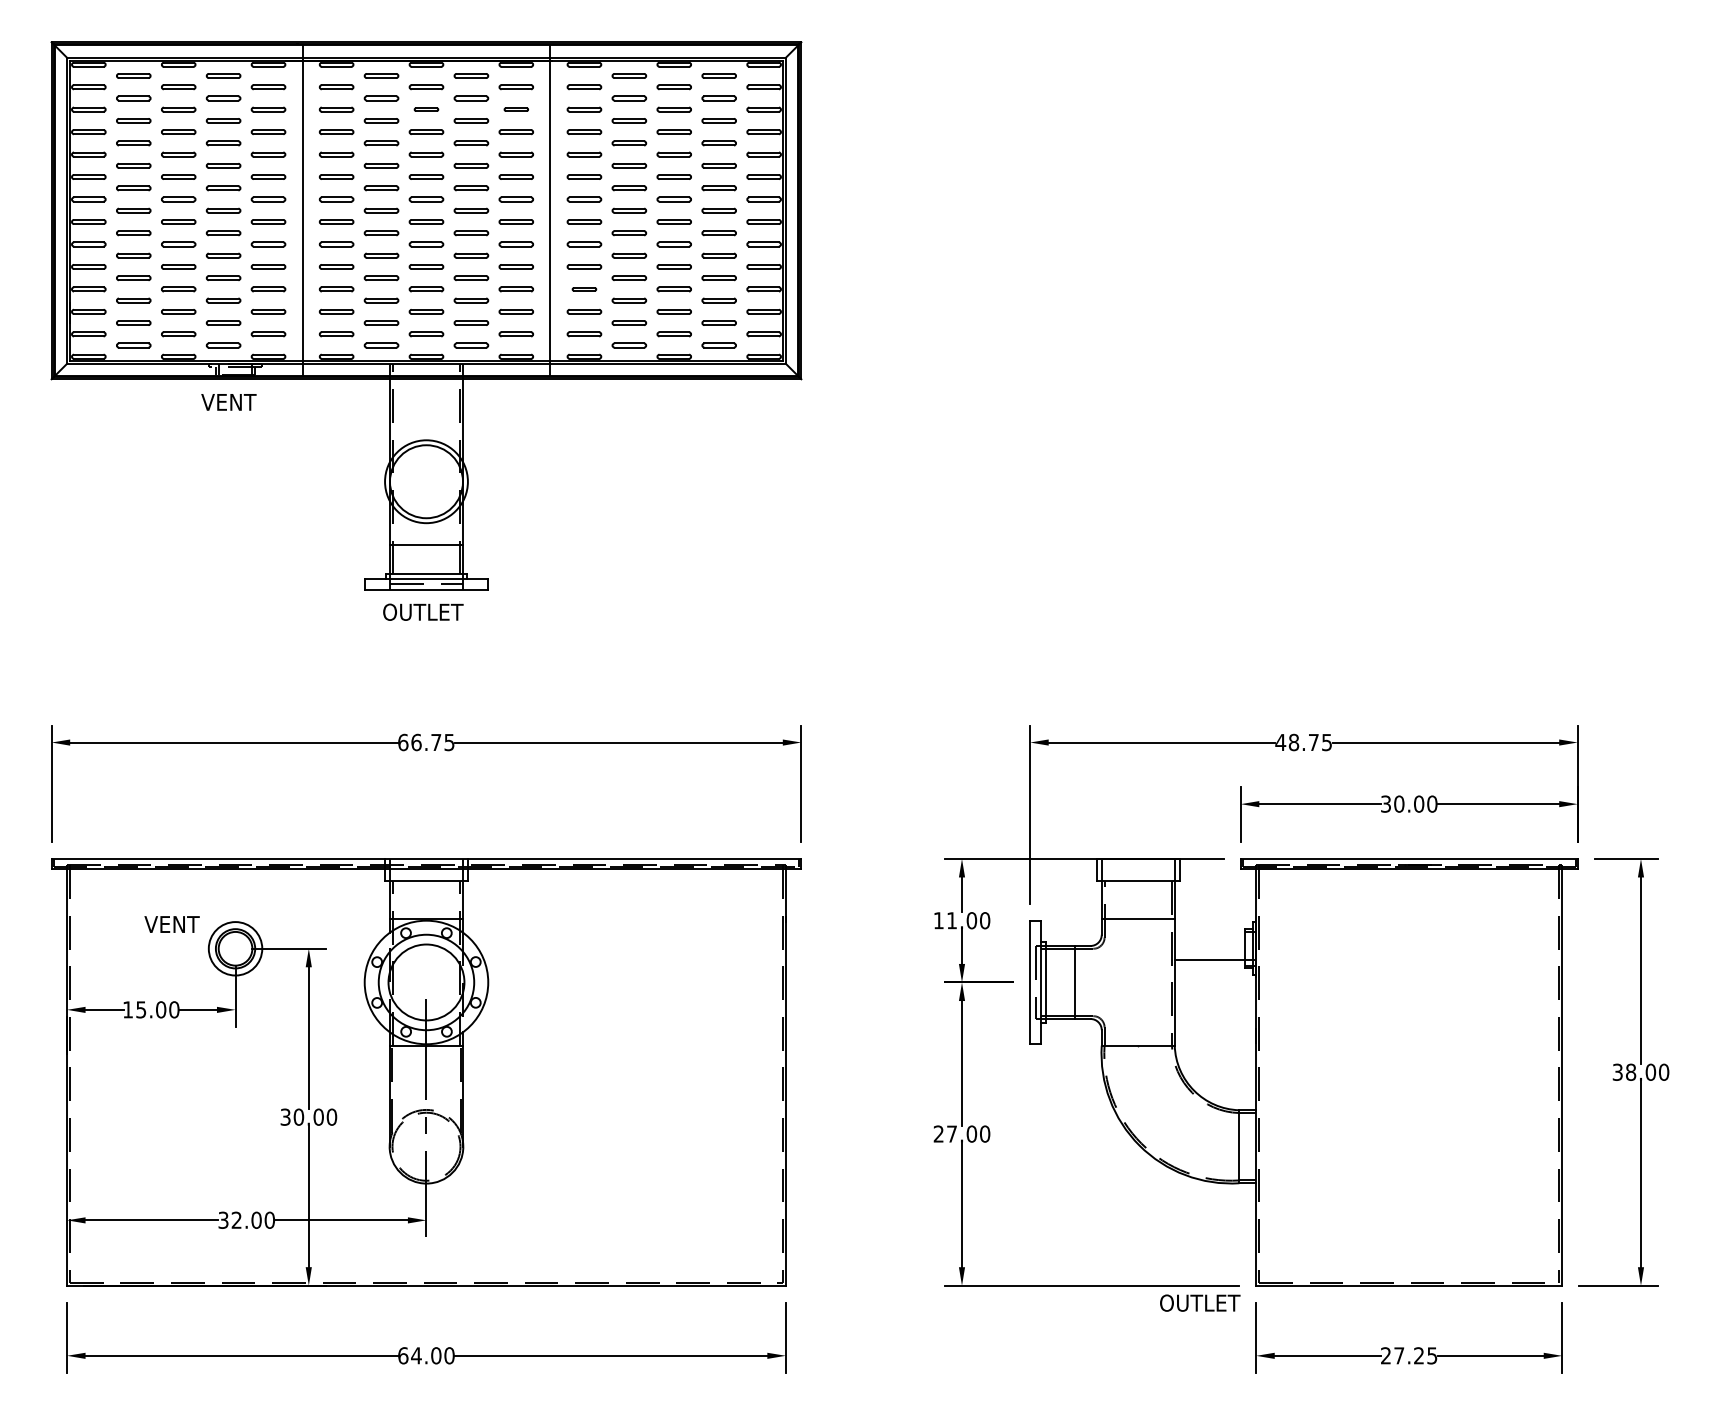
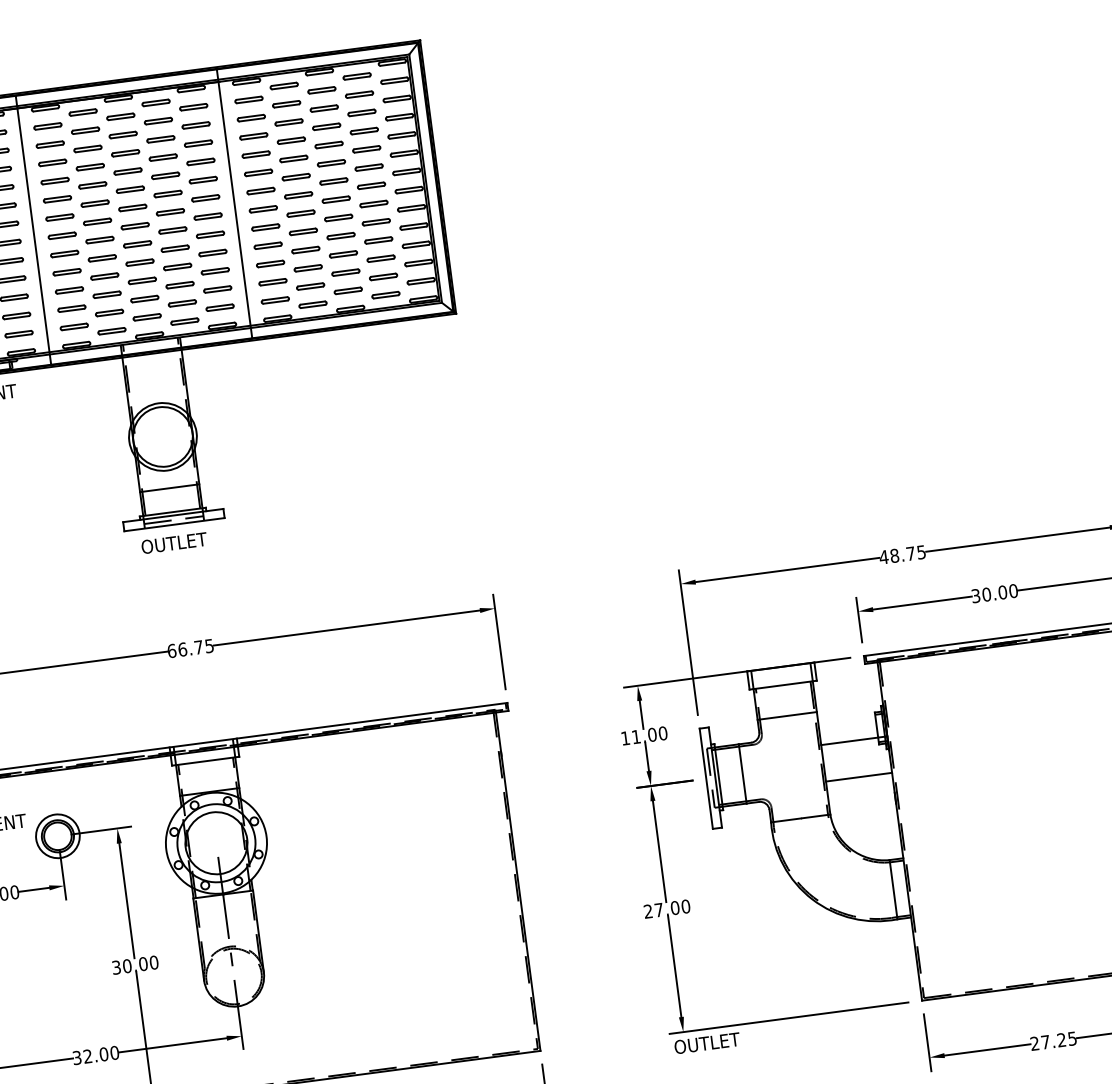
part: (426, 109) -> (123, 134), size x1.43
part: (516, 109) -> (196, 125), size x1.43
part: (584, 289) -> (270, 264), size x1.43
line: (1215, 1004) -> (859, 776), added
text: (1200, 1302) -> (707, 1042), moved

